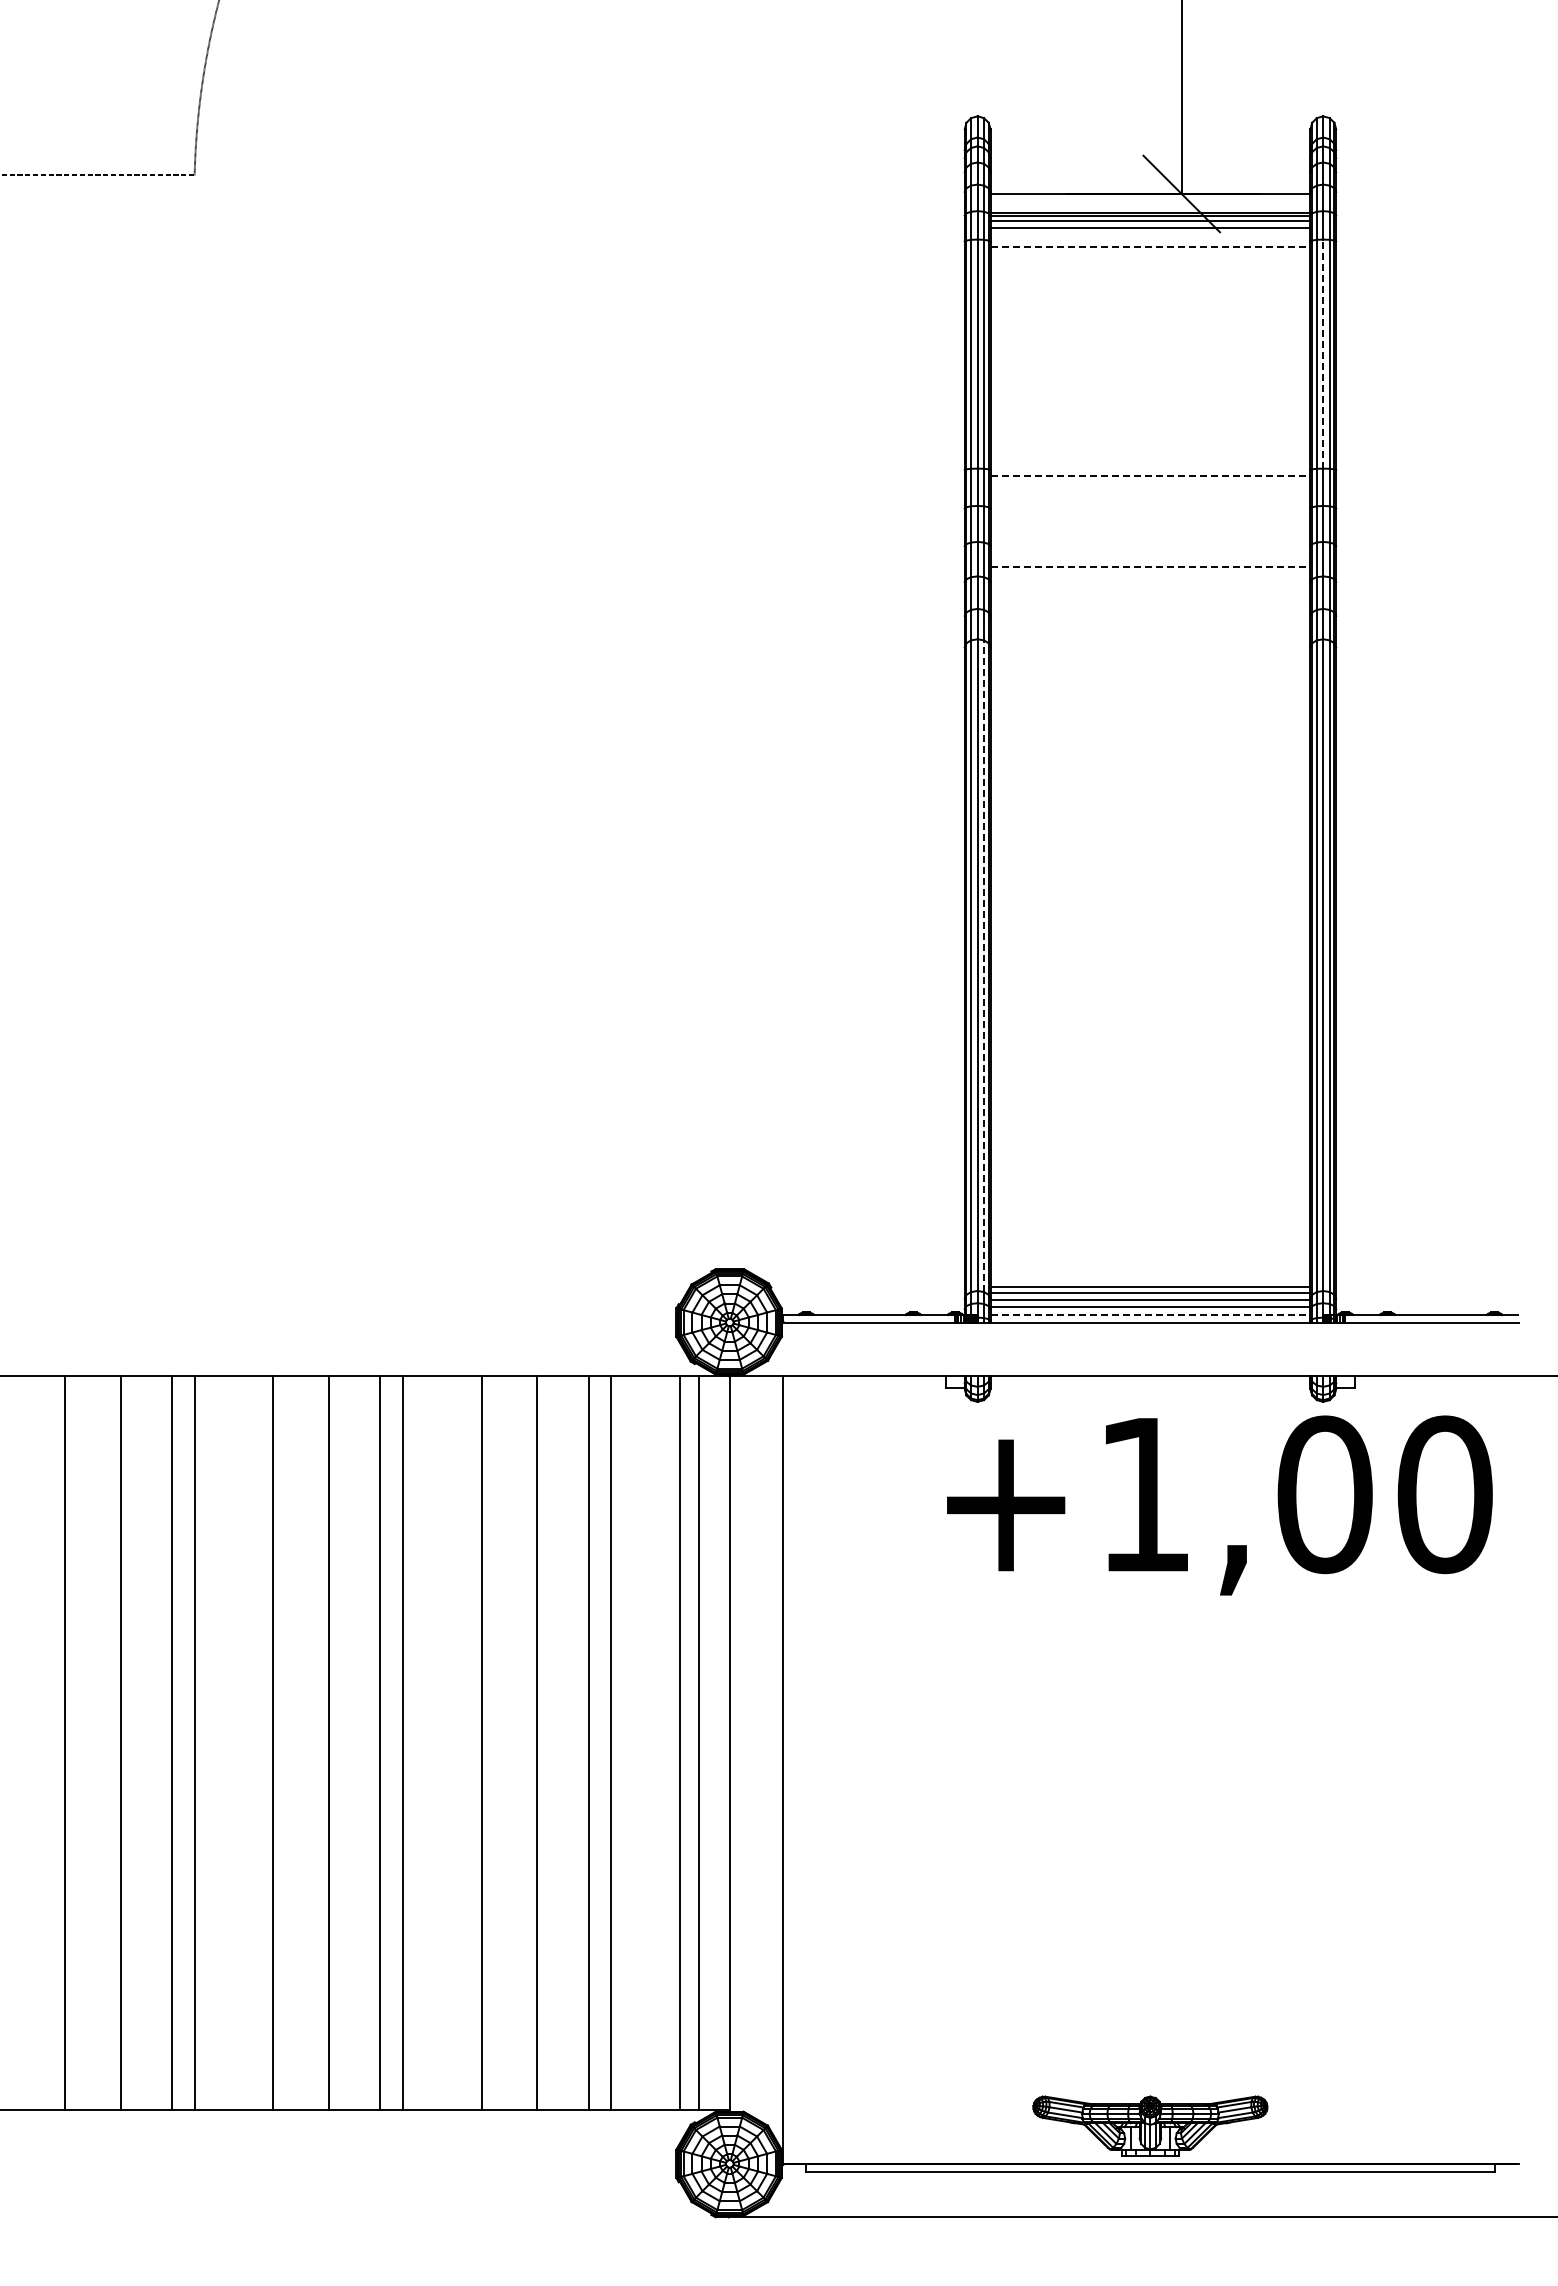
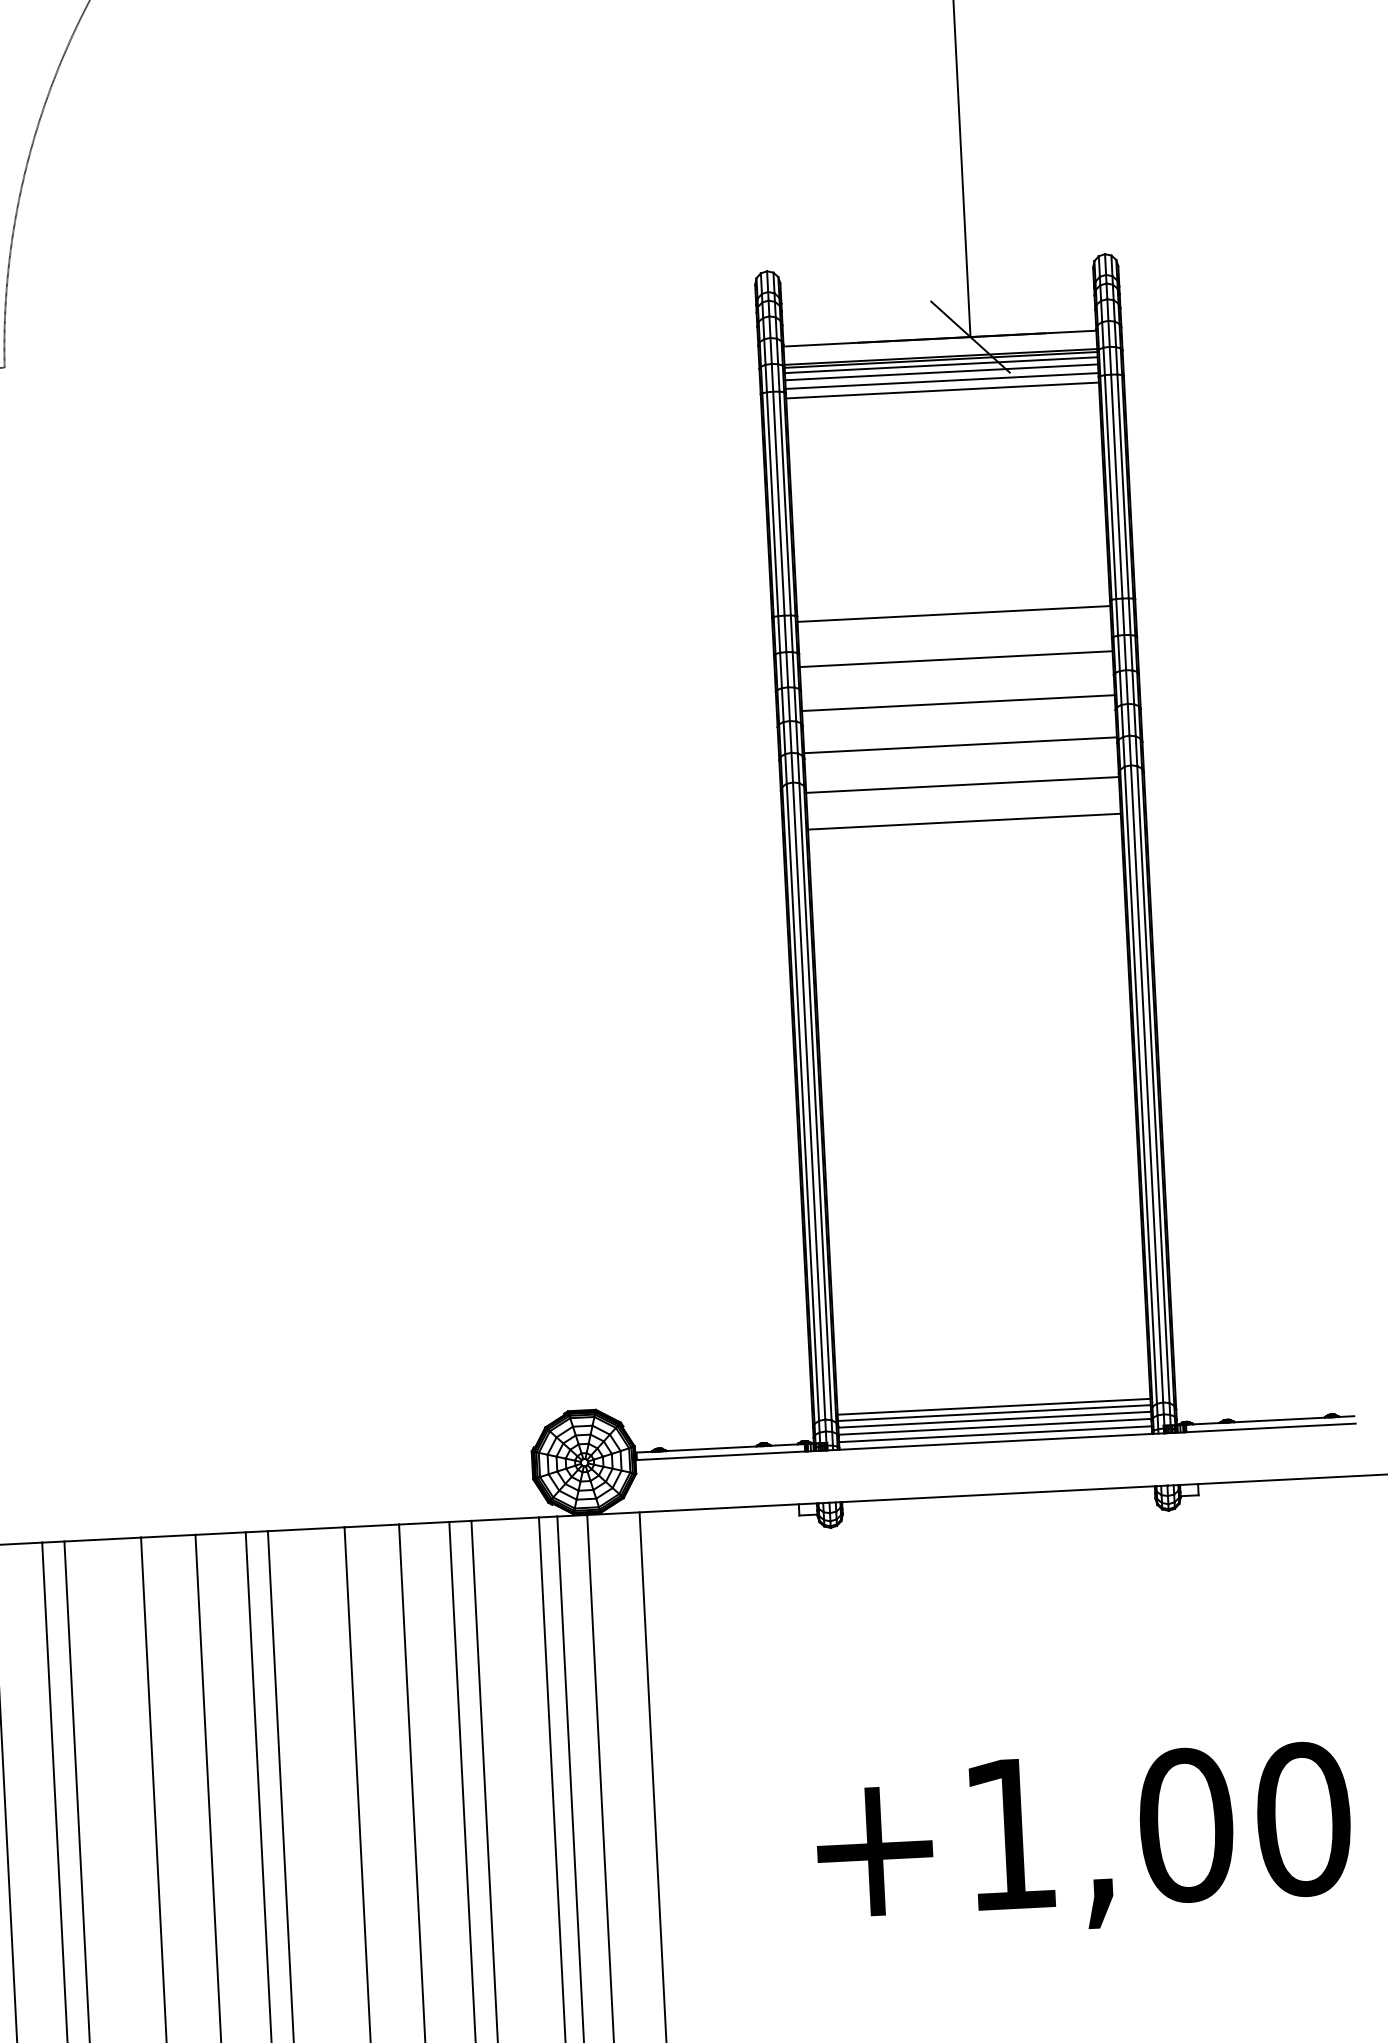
line: (1150, 237) -> (942, 381), added
line: (1150, 247) -> (942, 390), dashed -> solid
line: (1323, 354) -> (1117, 486), dashed -> solid
line: (1150, 475) -> (953, 613), dashed -> solid
line: (1150, 521) -> (956, 658), added
line: (1150, 566) -> (958, 702), dashed -> solid
line: (1150, 609) -> (960, 744), added
line: (1150, 650) -> (962, 784), added
line: (1150, 688) -> (964, 822), added
line: (984, 966) -> (815, 1102), dashed -> solid
line: (1150, 1314) -> (995, 1433), dashed -> solid
text: (1219, 1505) -> (1083, 1841), moved

